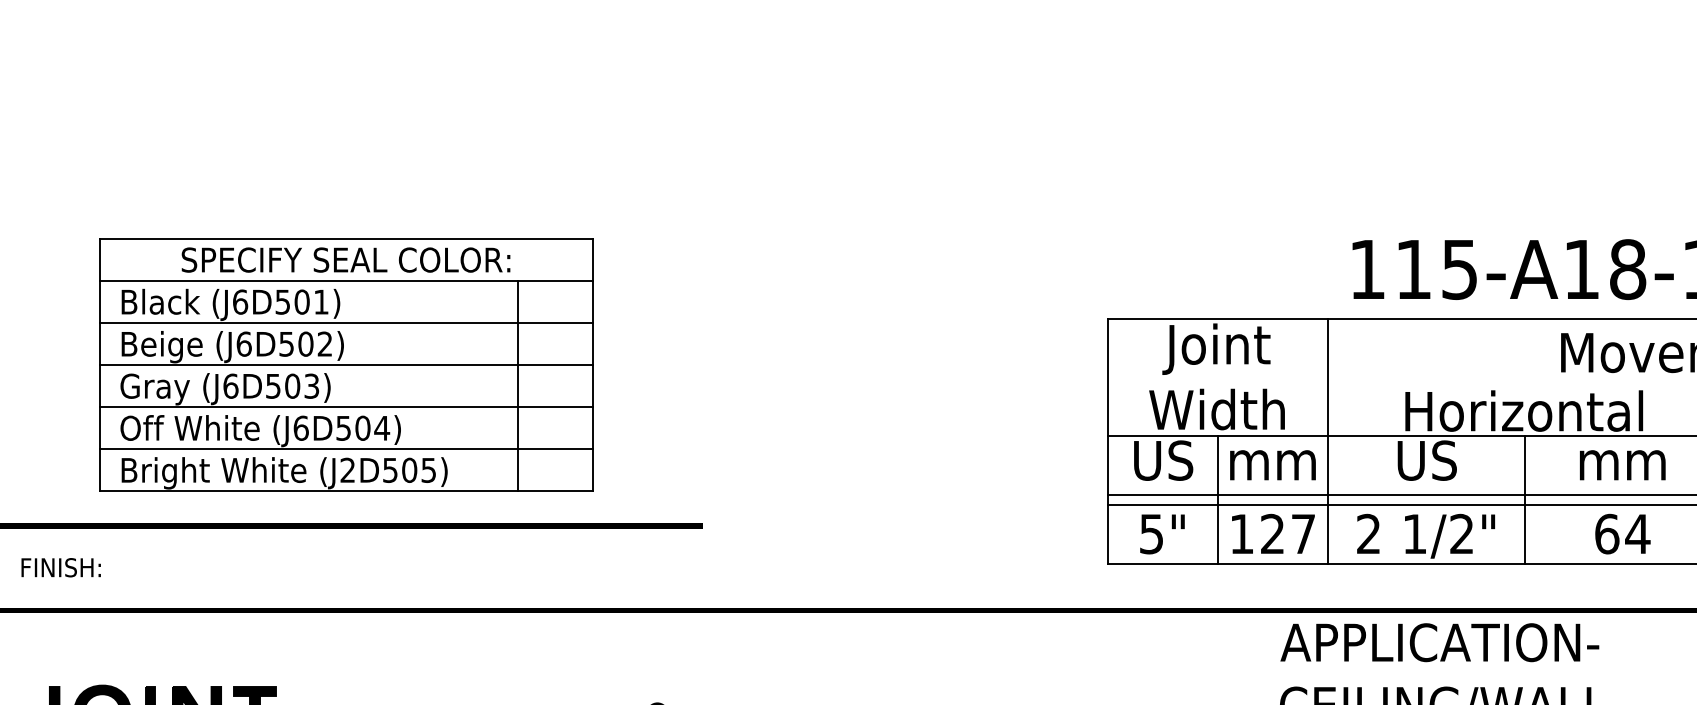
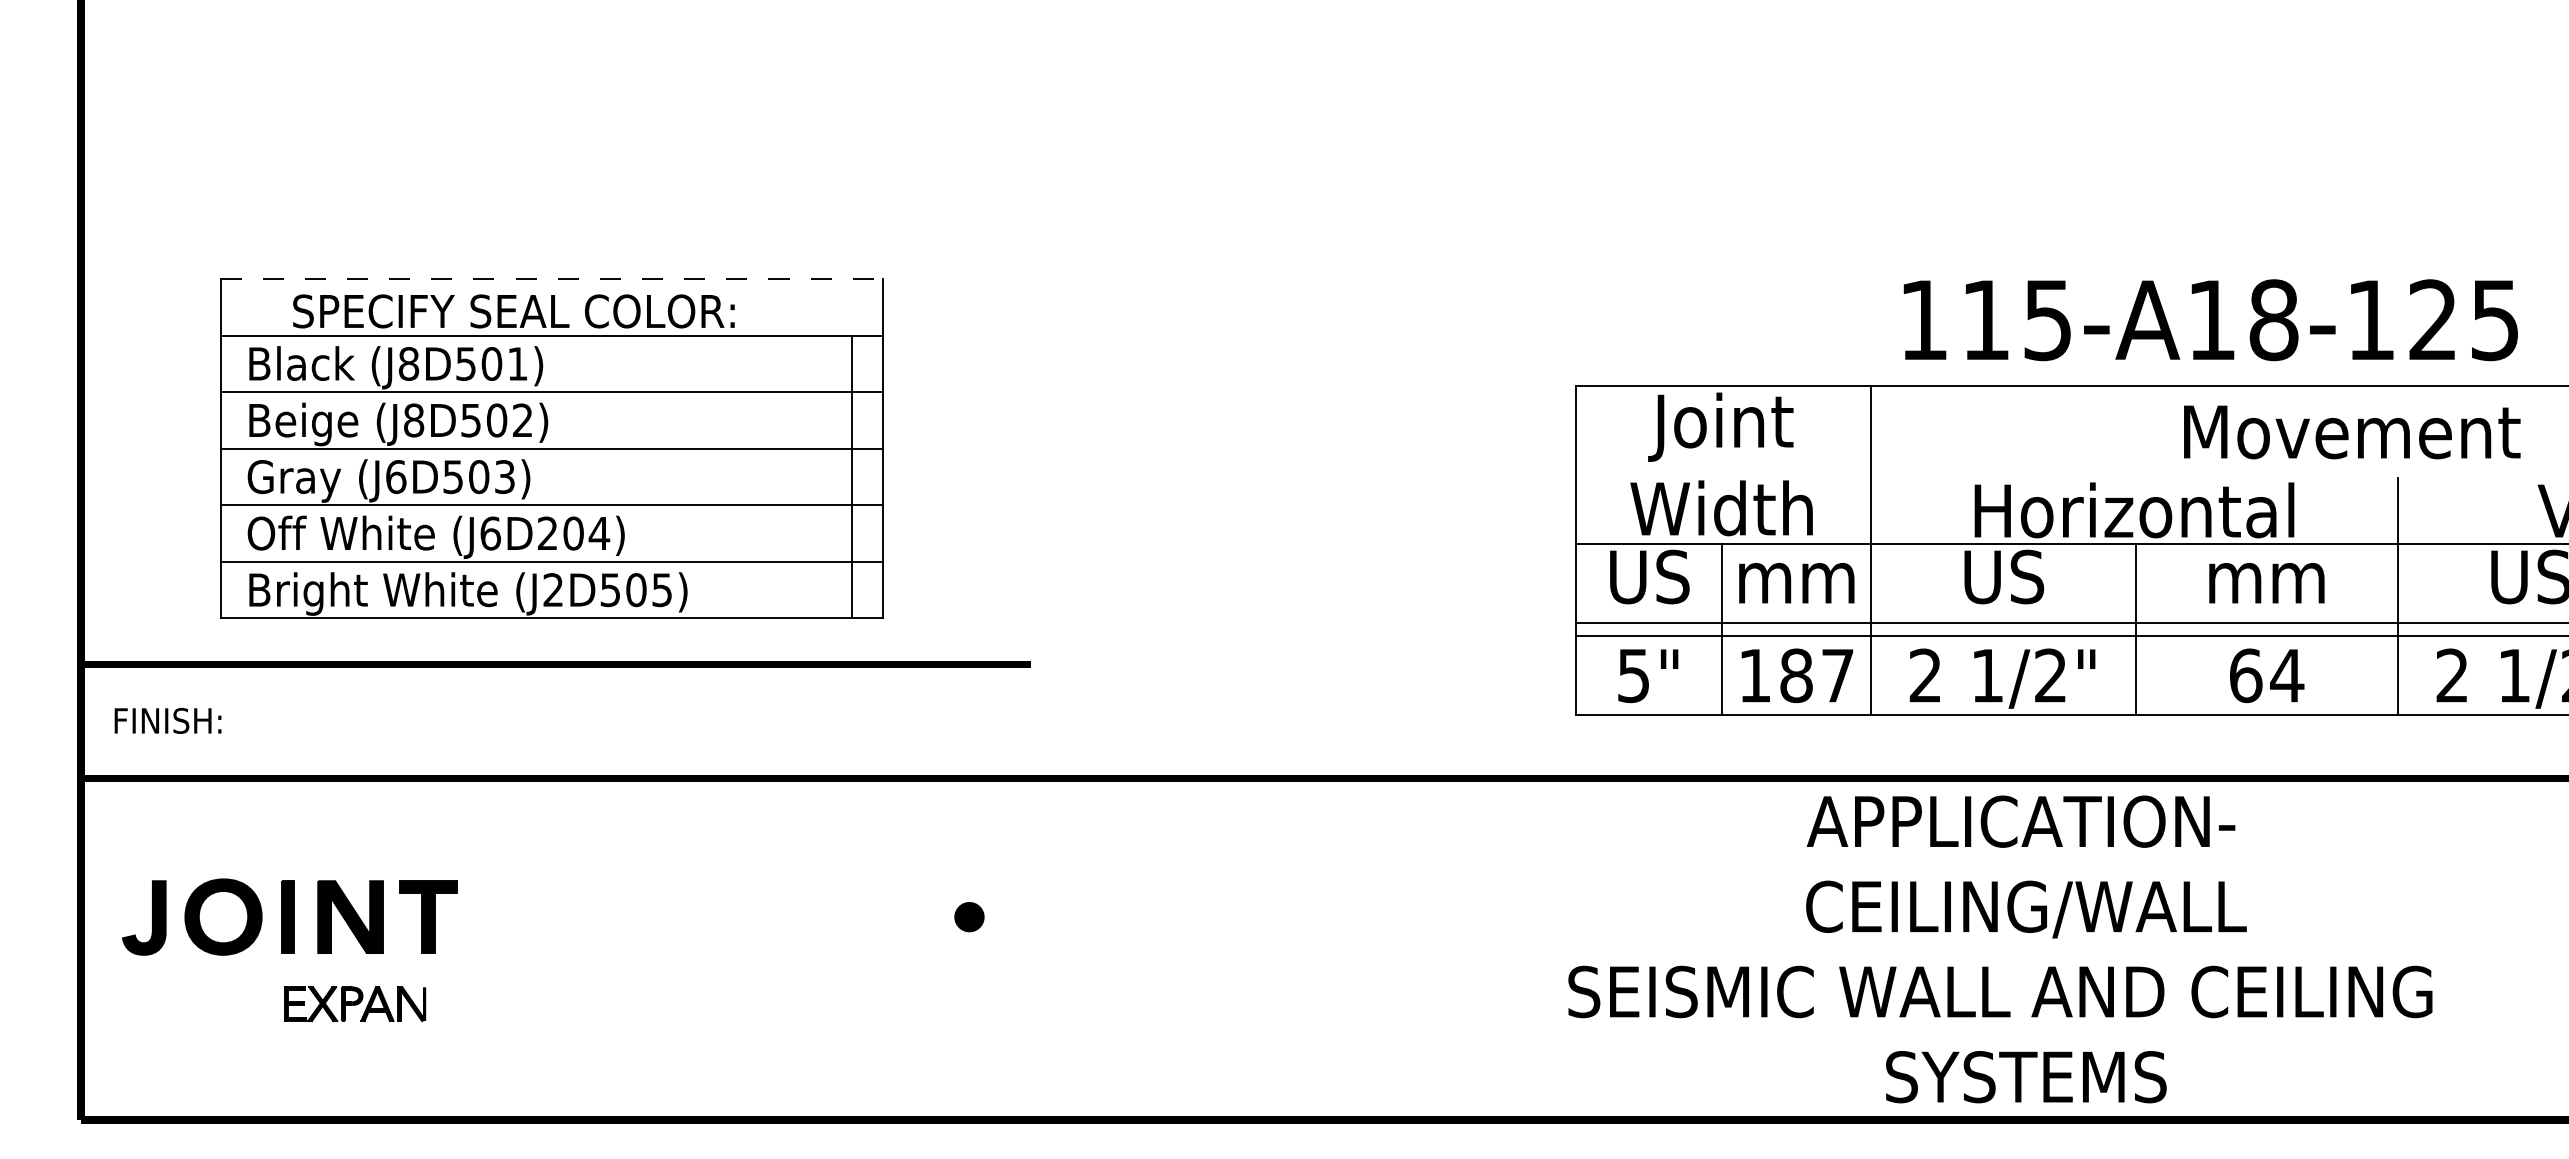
line: (347, 239) -> (552, 279), solid -> dashed
text: (345, 260) -> (513, 311), moved
text: (240, 301) -> (409, 363), (J6D501) -> (J8D501)
text: (244, 344) -> (414, 420), (J6D502) -> (J8D502)
line: (518, 385) -> (852, 476), moved
text: (343, 428) -> (547, 533), (J6D504) -> (J6D204)
text: (1272, 533) -> (1796, 675), 127 -> 187

